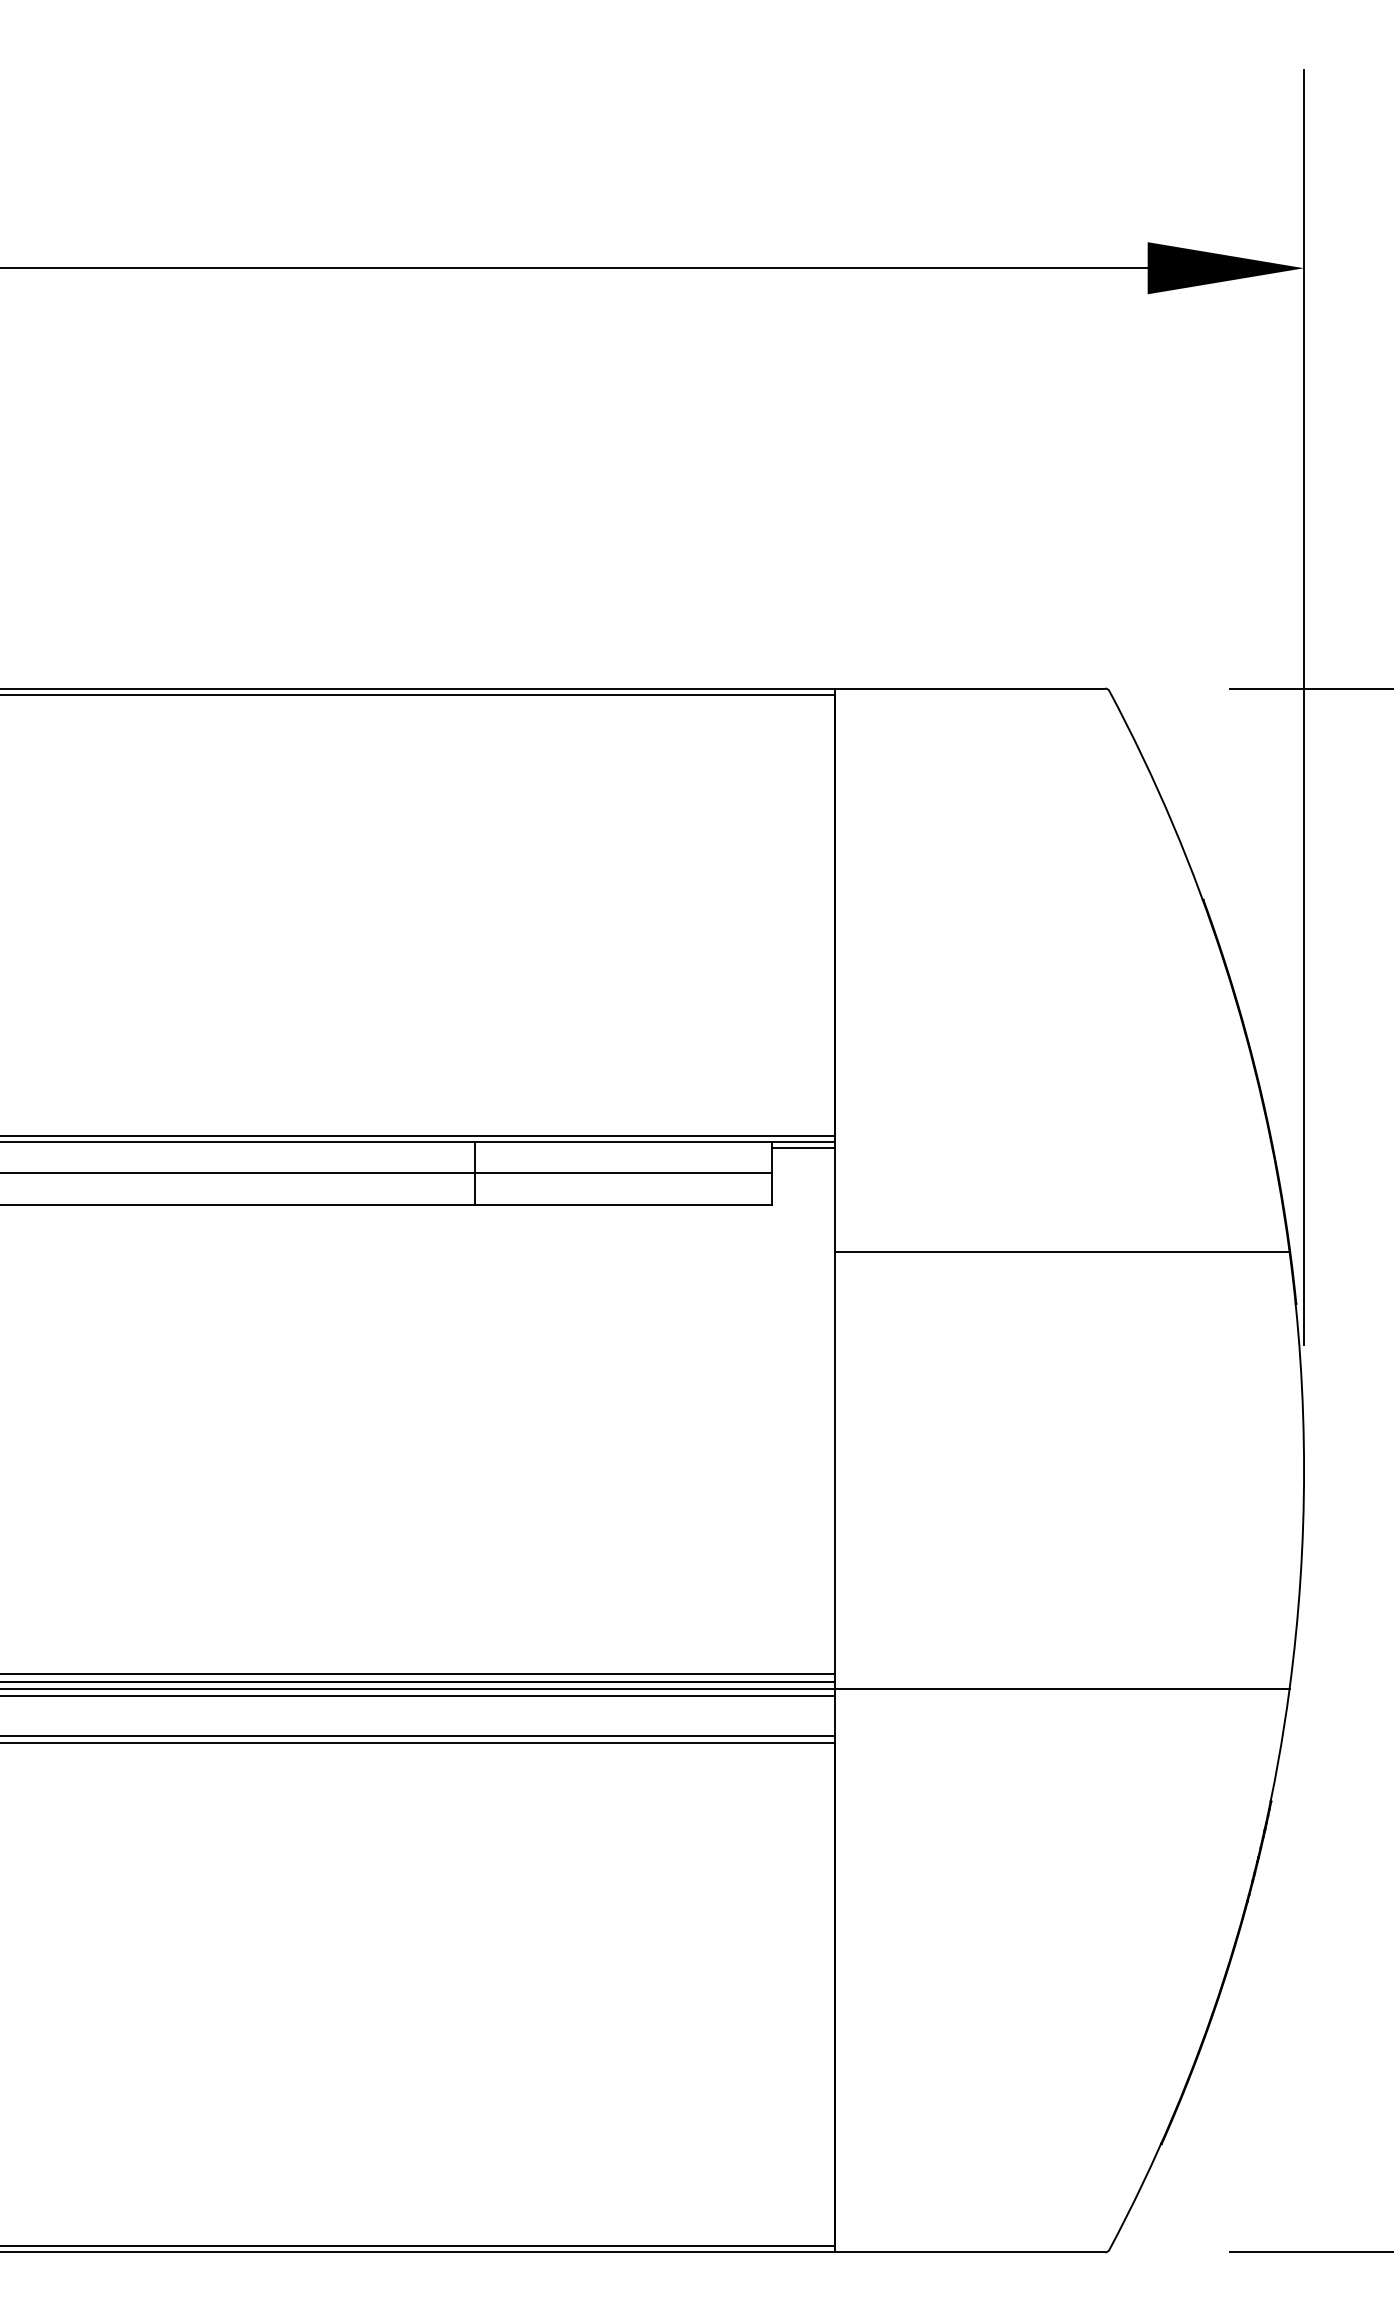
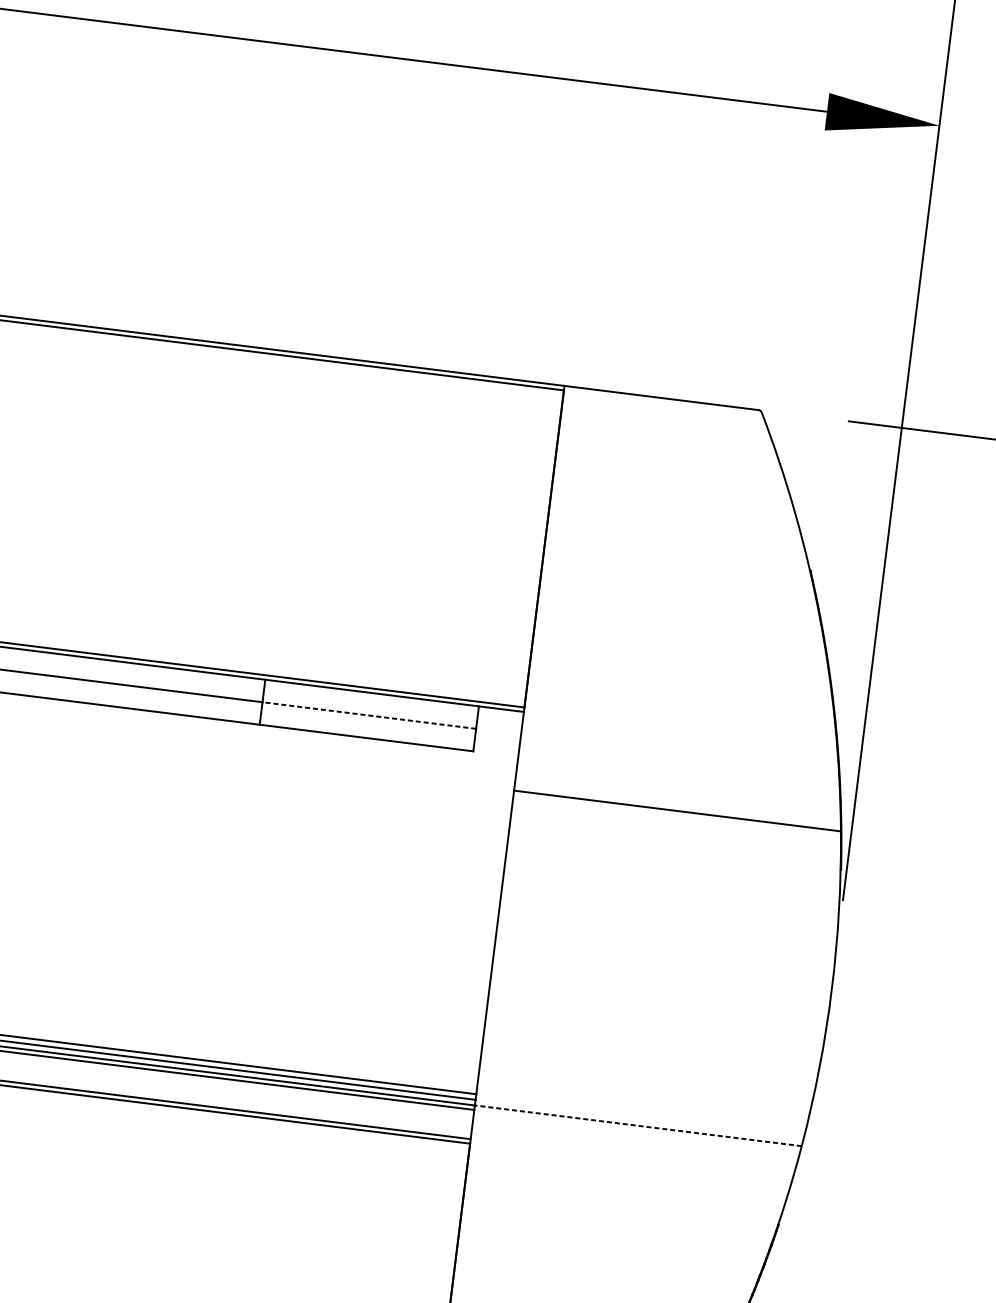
line: (803, 1148) -> (500, 713), removed
line: (623, 1173) -> (369, 715), solid -> dashed
line: (1061, 1689) -> (637, 1125), solid -> dashed

